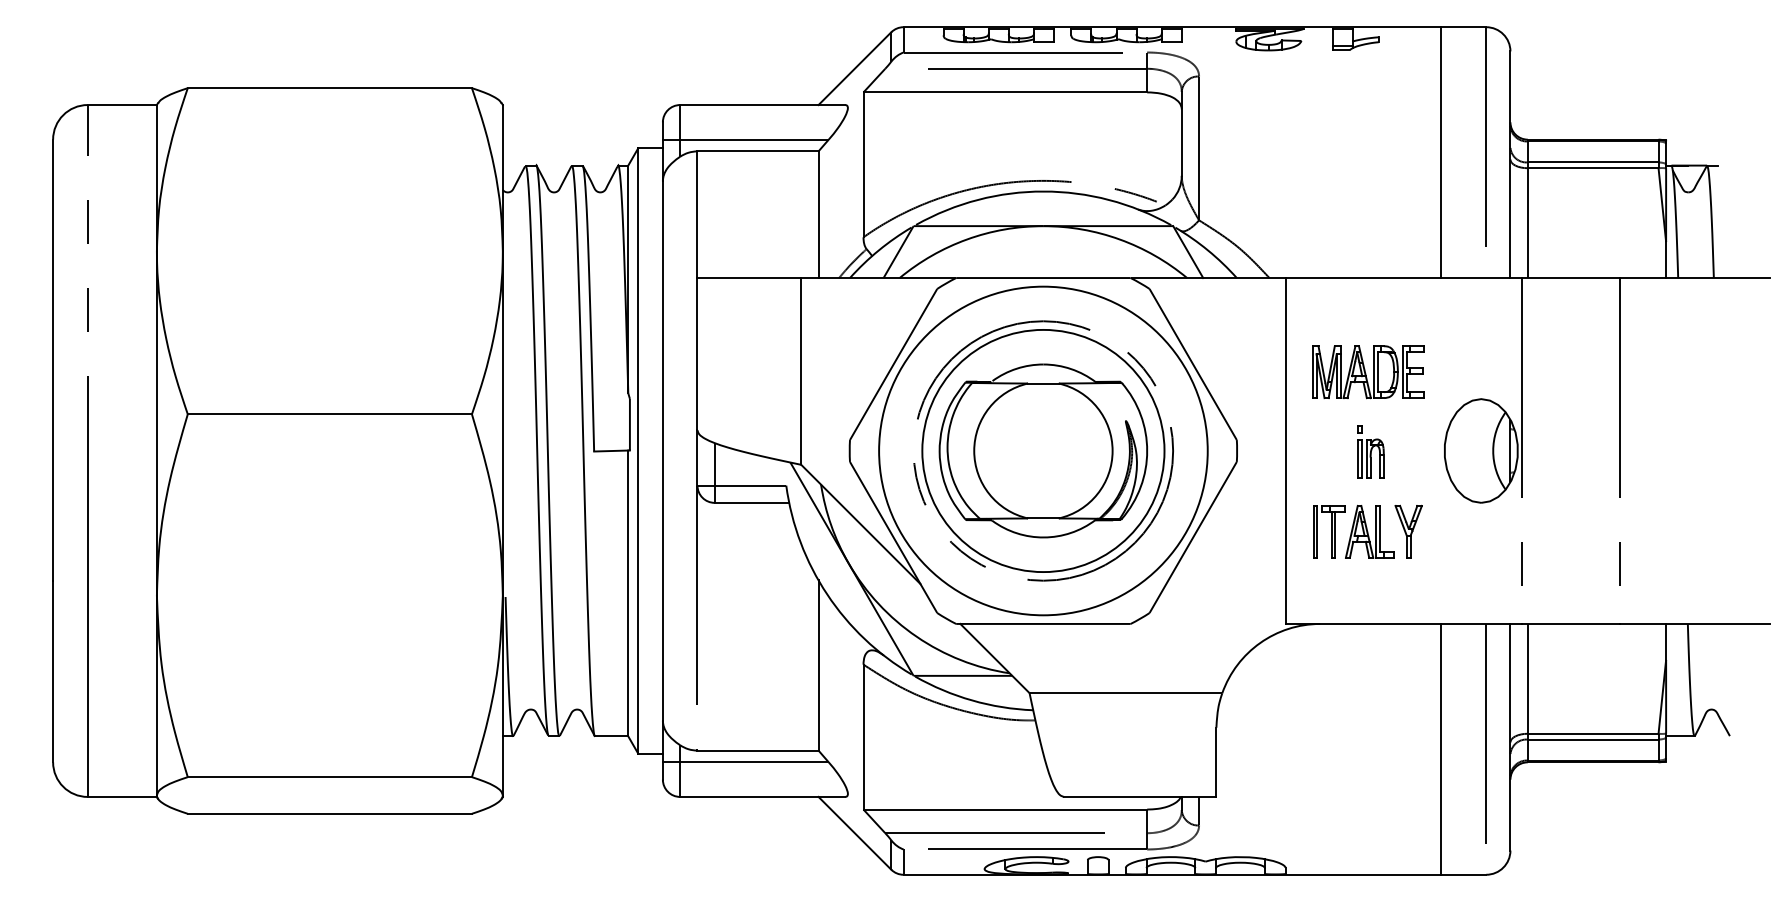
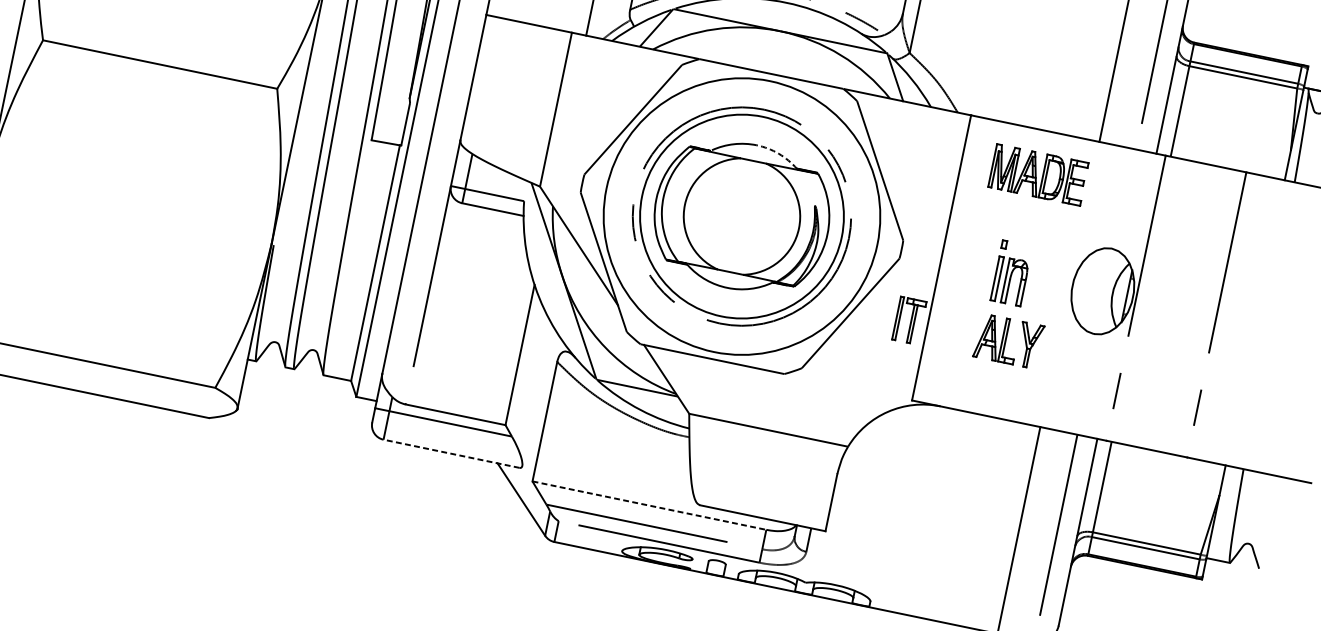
arc: (1071, 369) -> (779, 154), solid -> dashed
part: (1368, 372) -> (1038, 175), moved
part: (1370, 451) -> (1011, 272), size x1.4
part: (1329, 531) -> (909, 320), moved
line: (762, 796) -> (451, 453), solid -> dashed
line: (1005, 809) -> (649, 505), solid -> dashed

